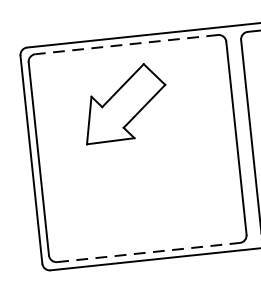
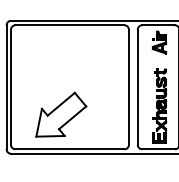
line: (125, 45) -> (69, 25), dashed -> solid
part: (125, 102) -> (61, 114), moved
line: (147, 252) -> (69, 149), dashed -> solid

